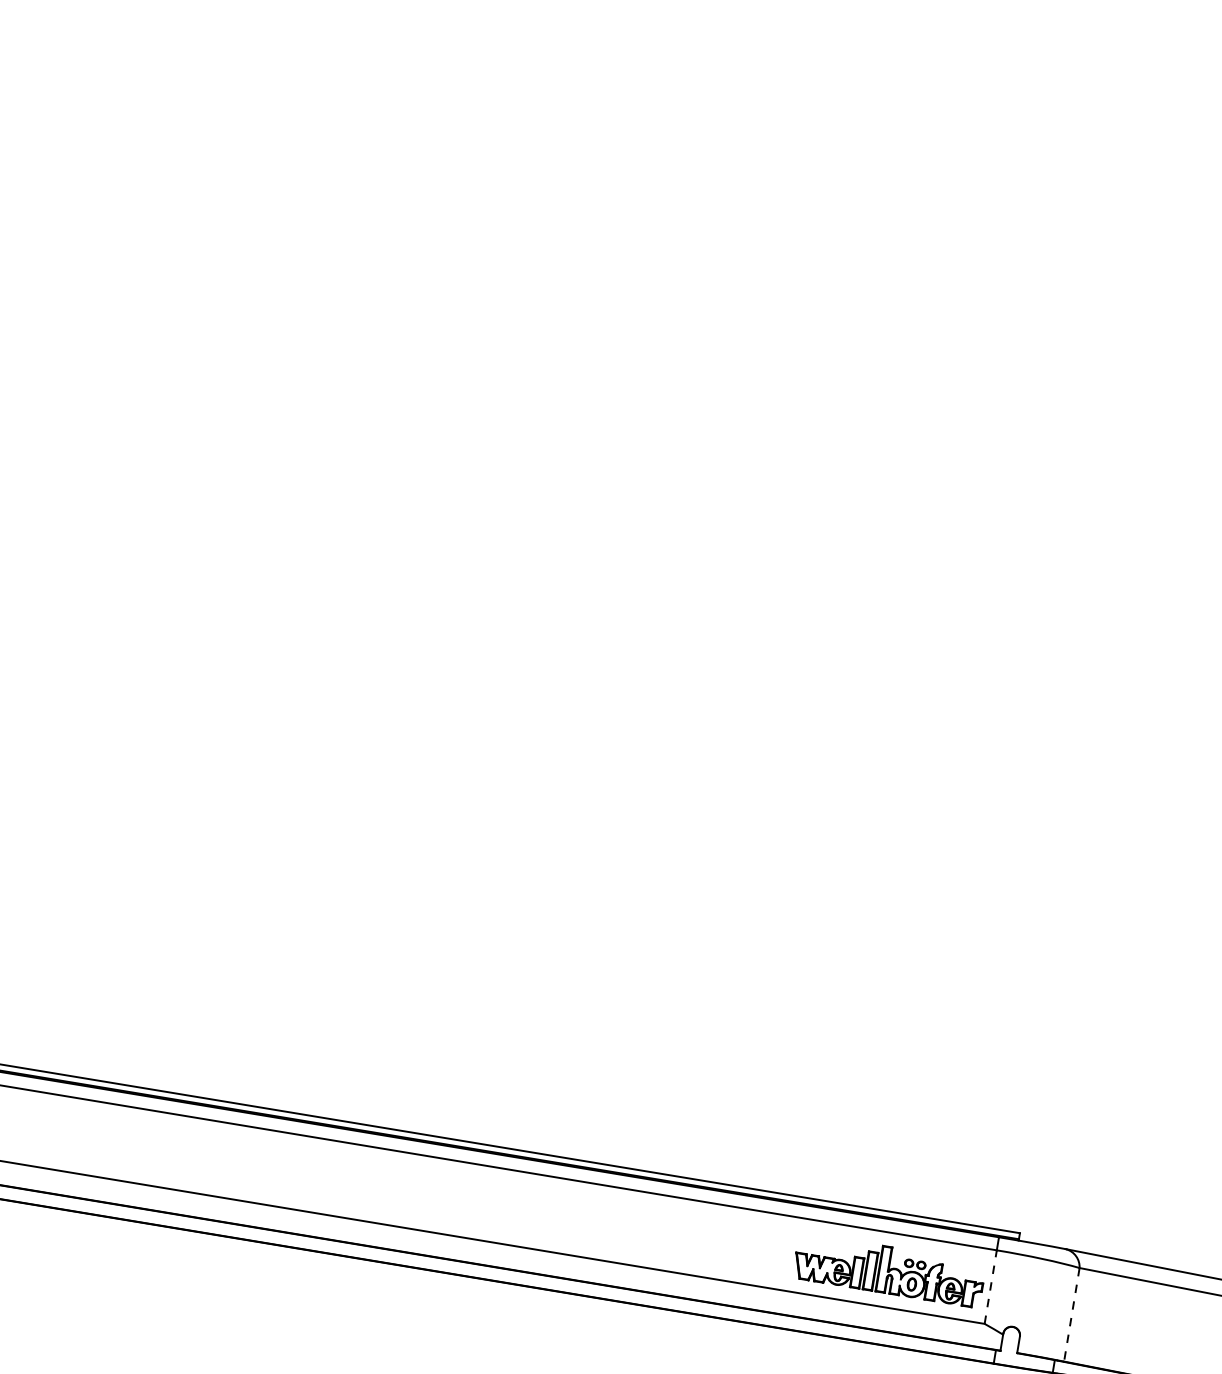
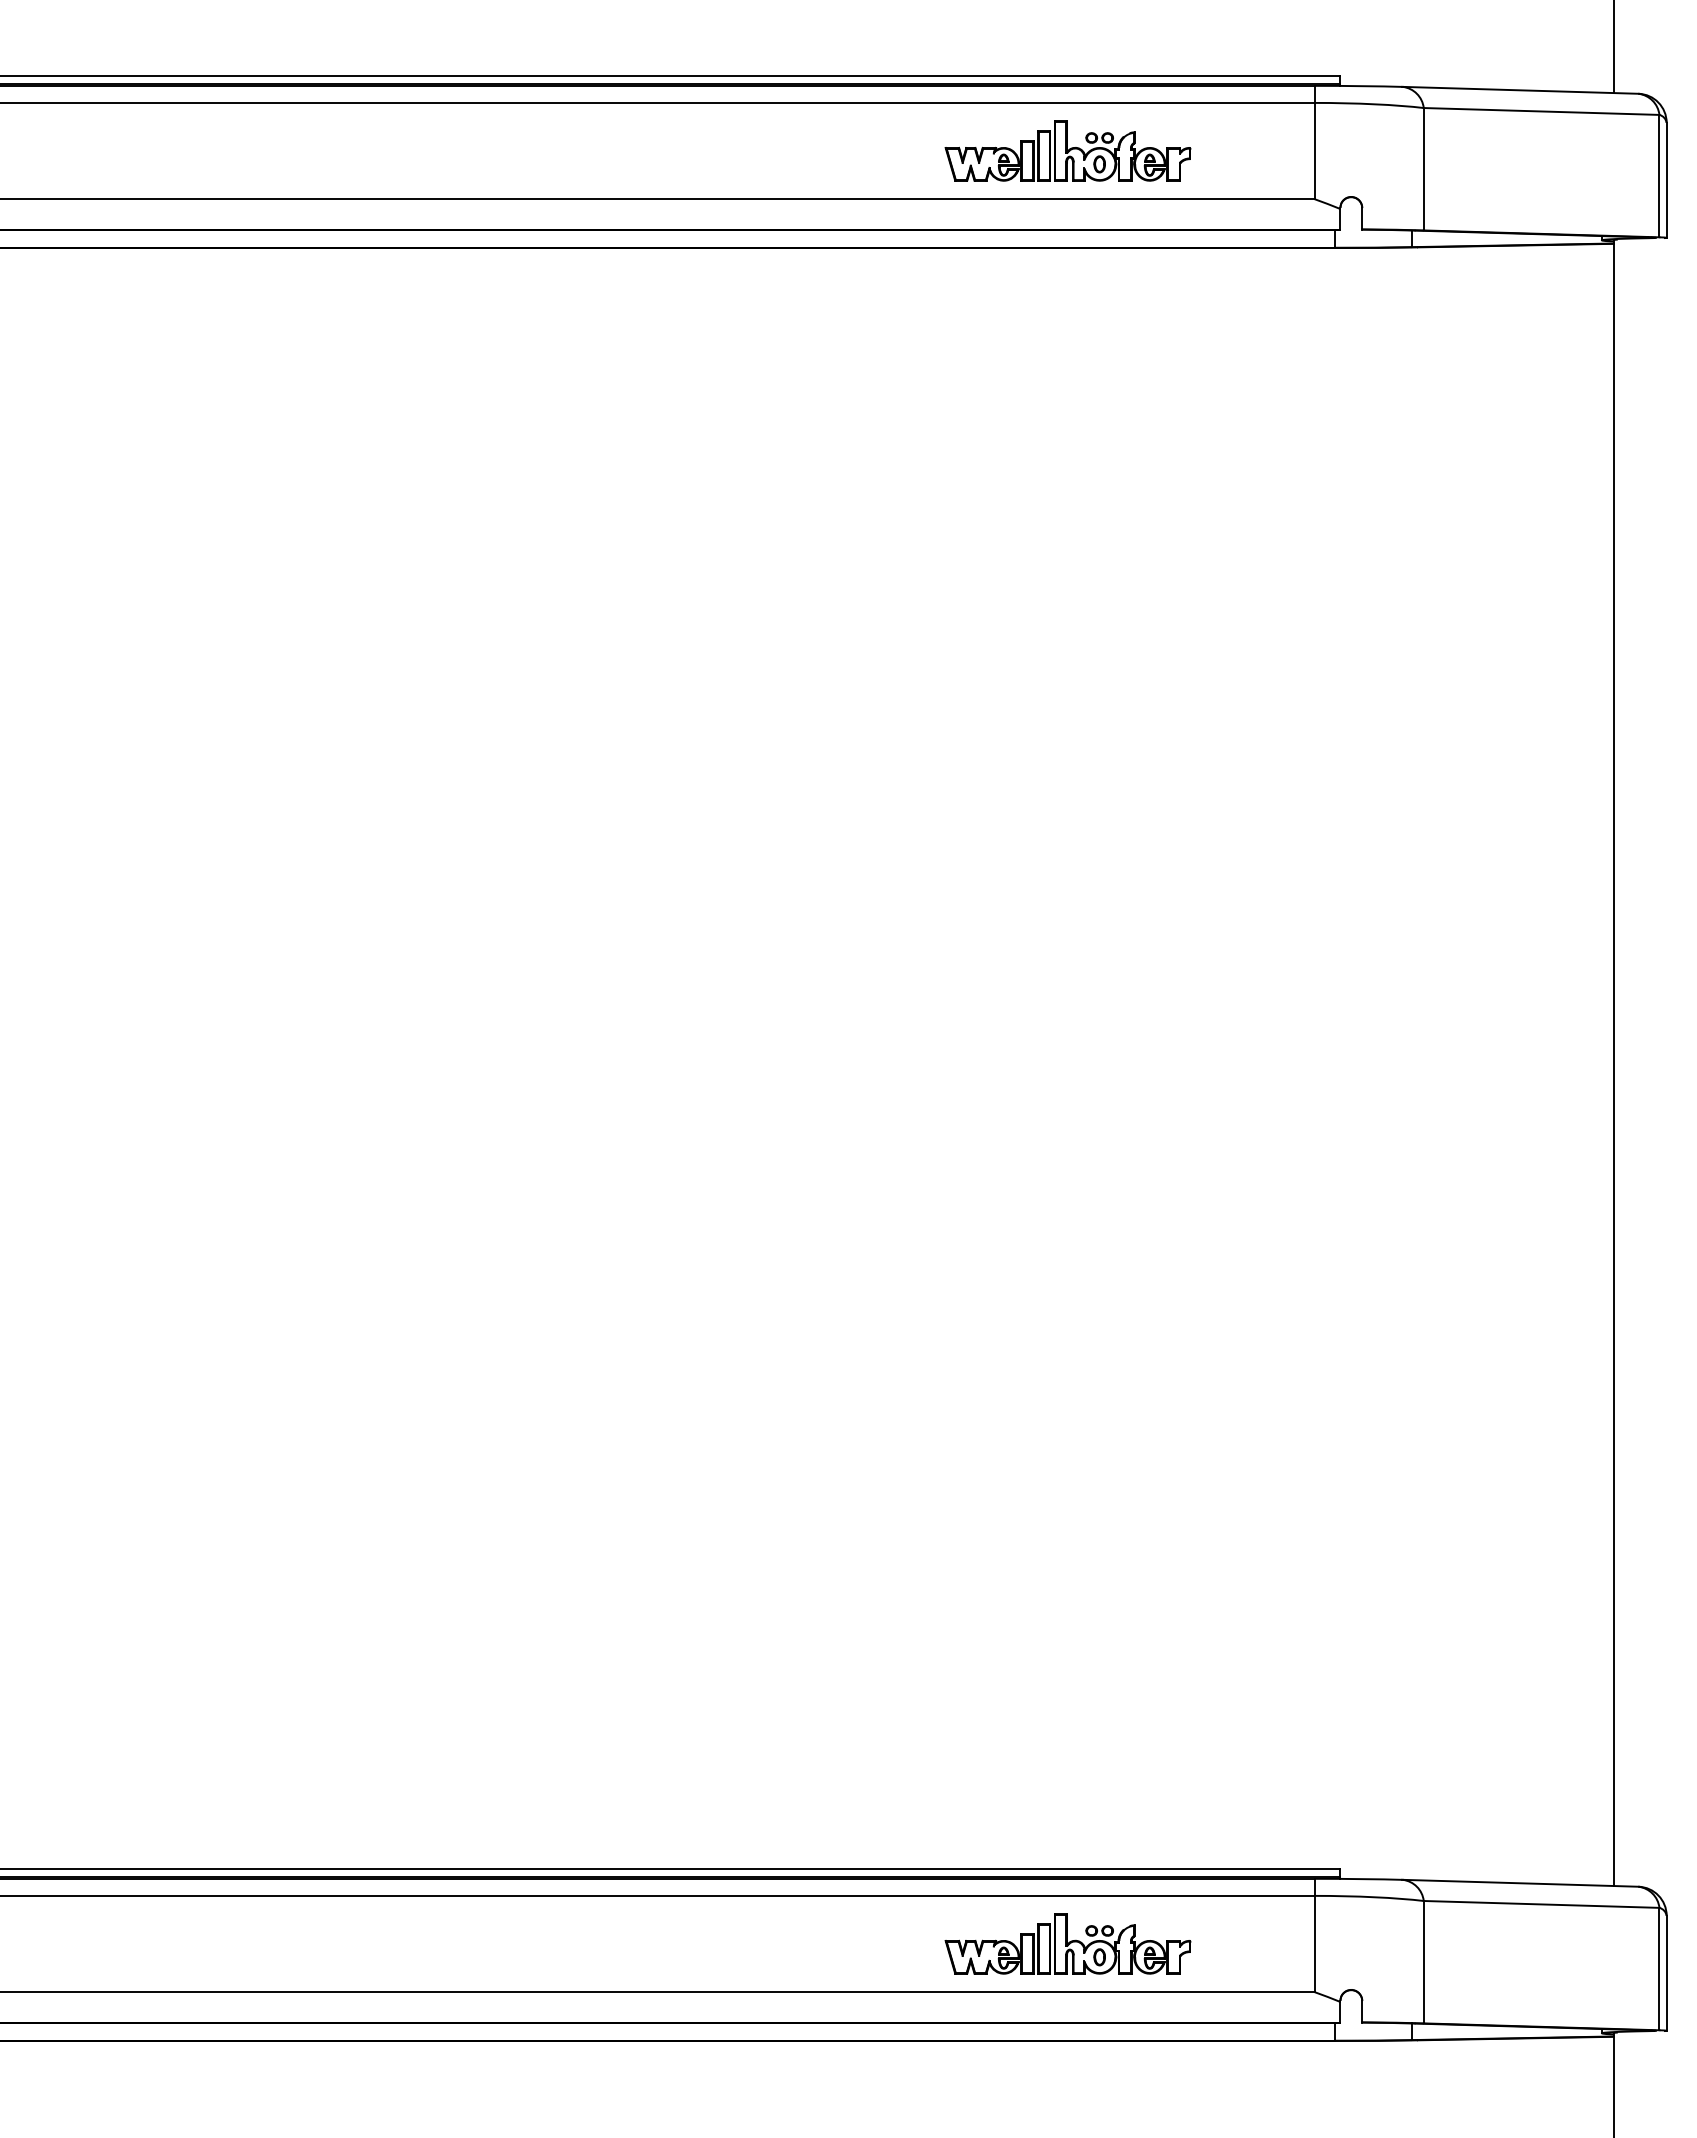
part: (889, 1269) -> (1067, 1943), moved
line: (990, 1286) -> (1314, 1943), dashed -> solid
line: (1071, 1315) -> (1423, 1962), dashed -> solid

